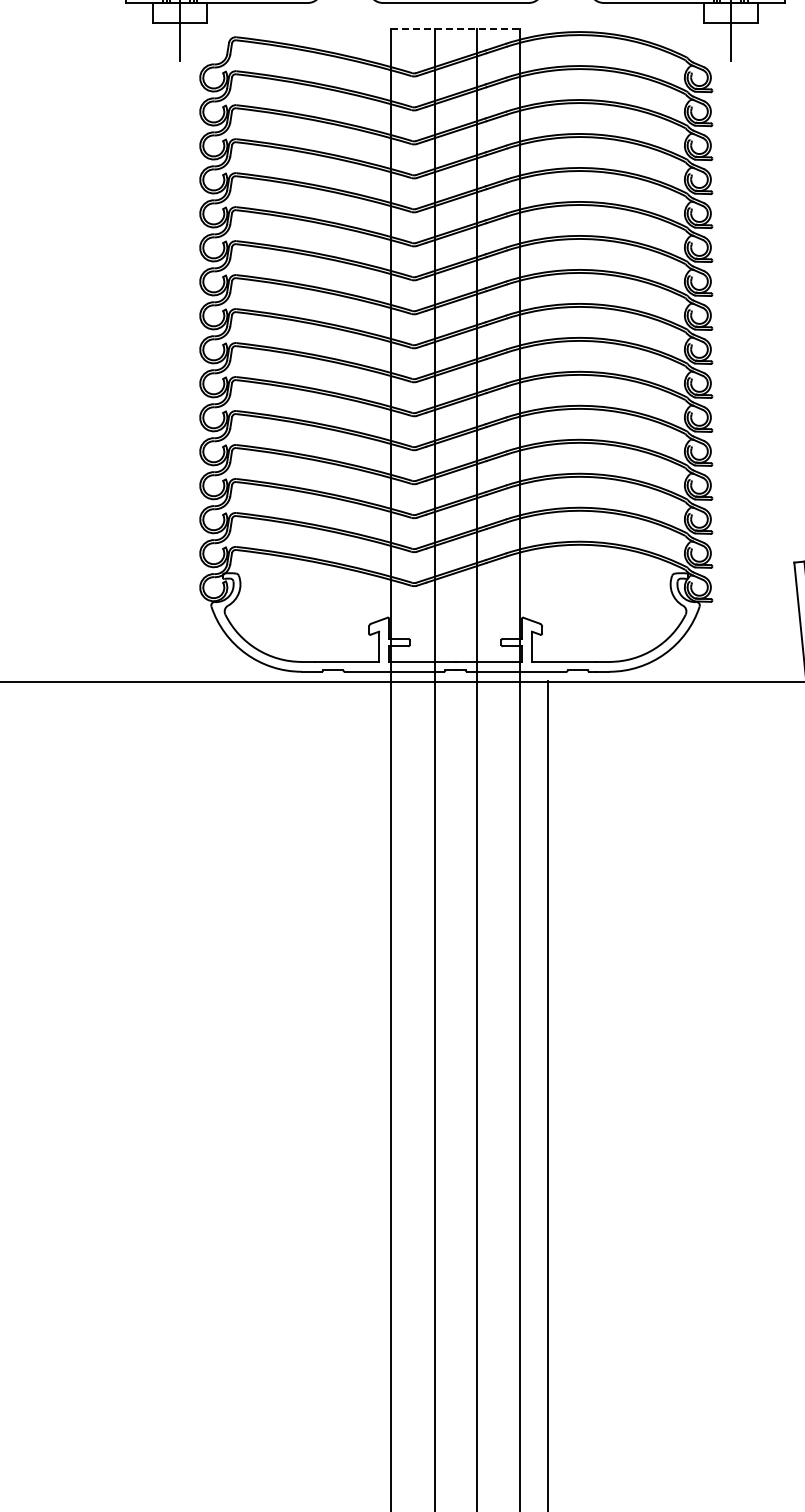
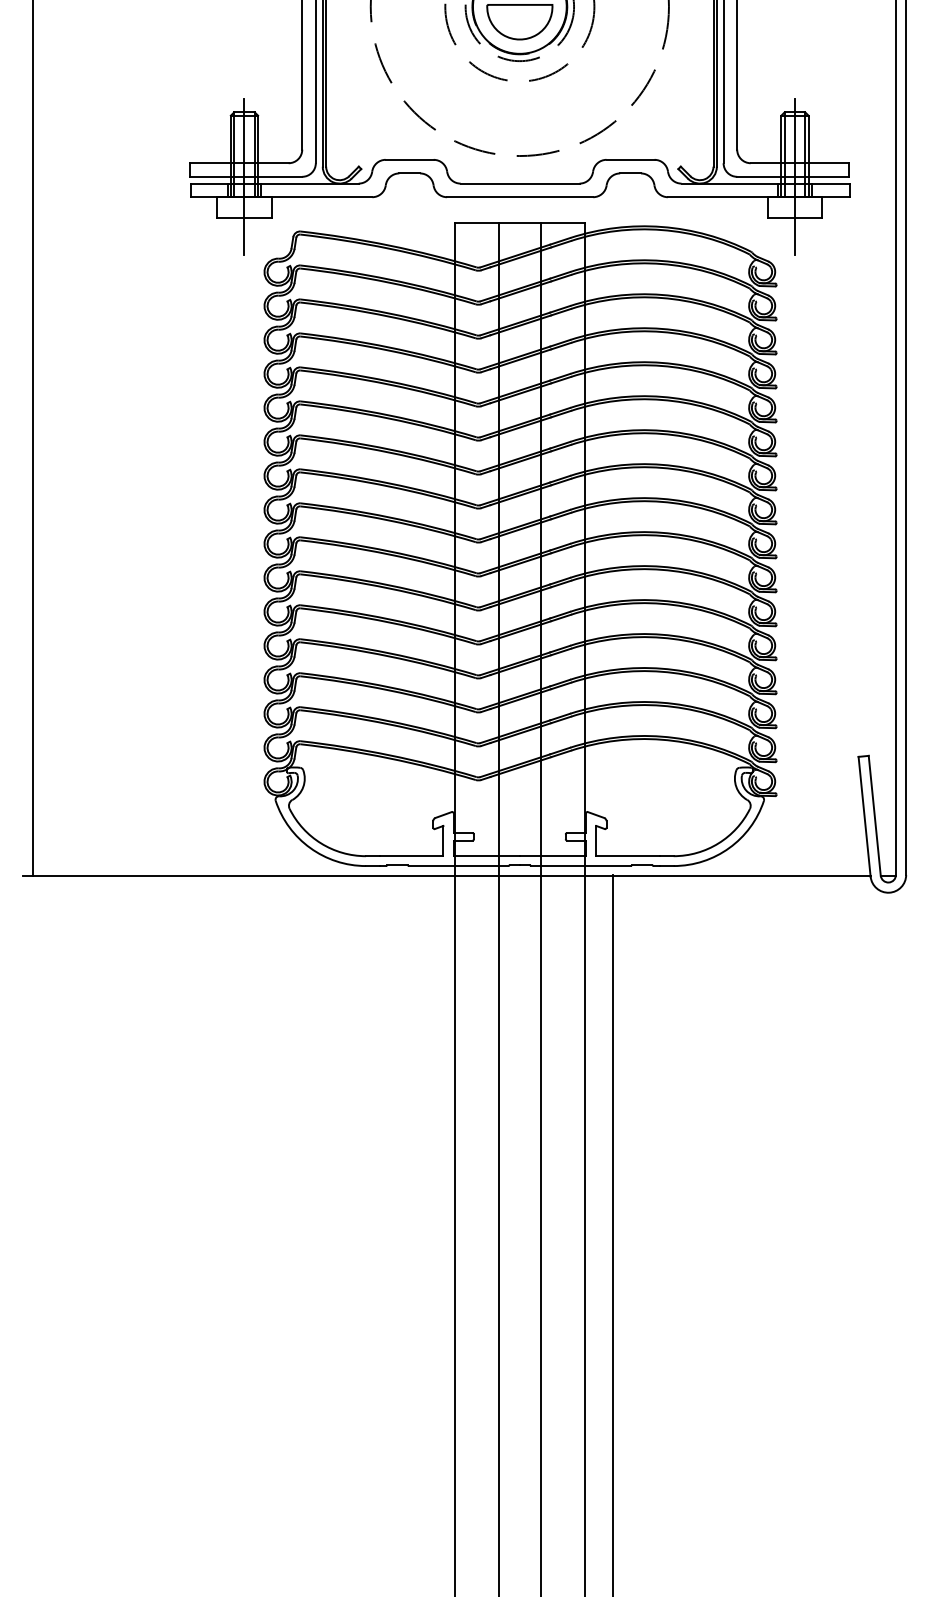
line: (455, 29) -> (519, 223), dashed -> solid

